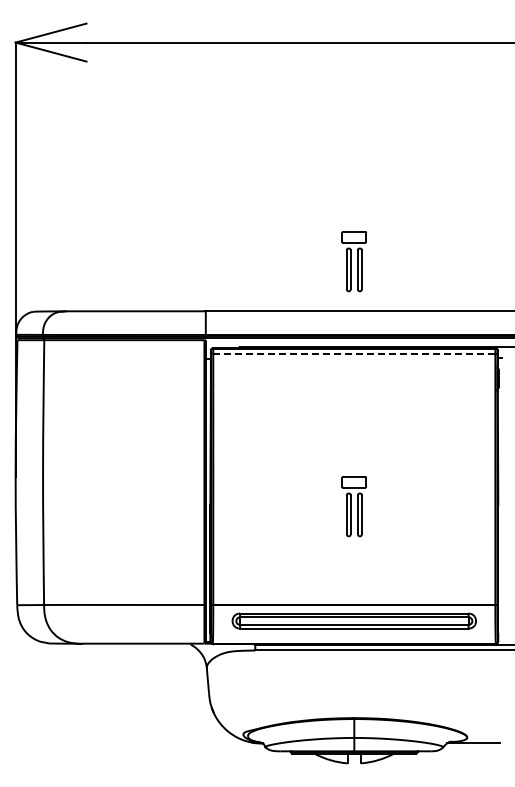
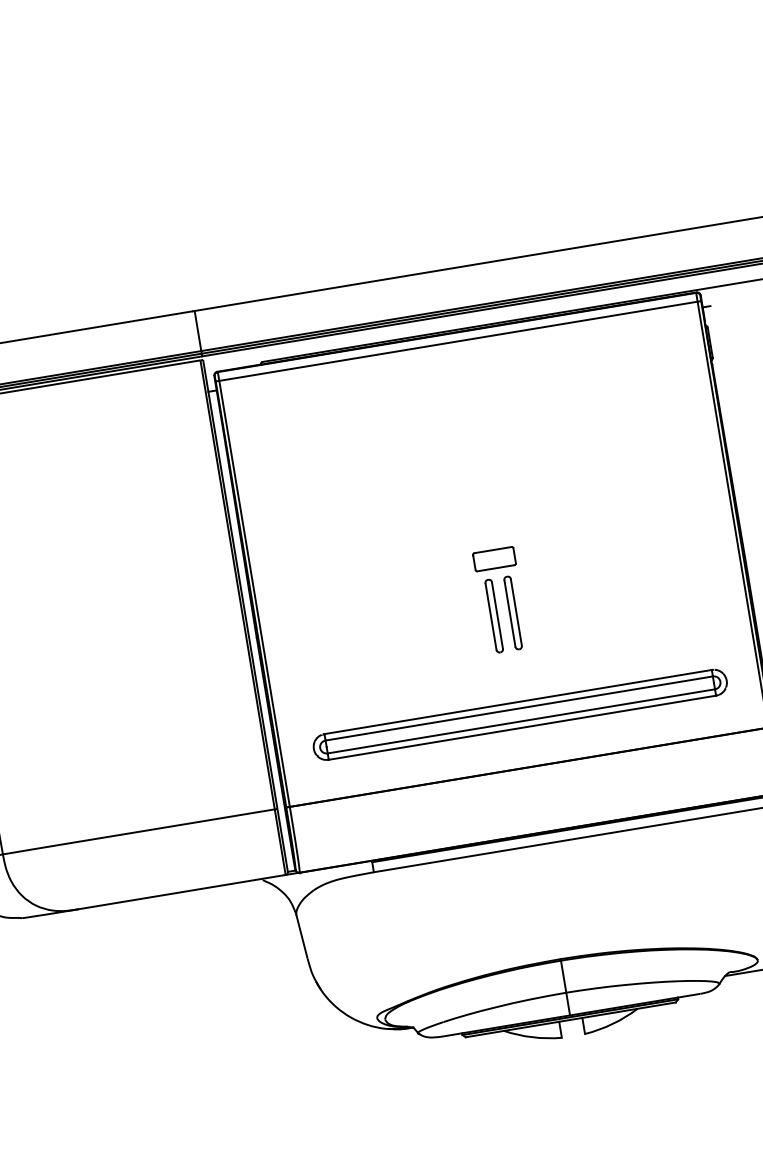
part: (353, 261) -> (431, 185), removed
line: (353, 353) -> (456, 341), dashed -> solid
part: (353, 620) -> (518, 714), moved

